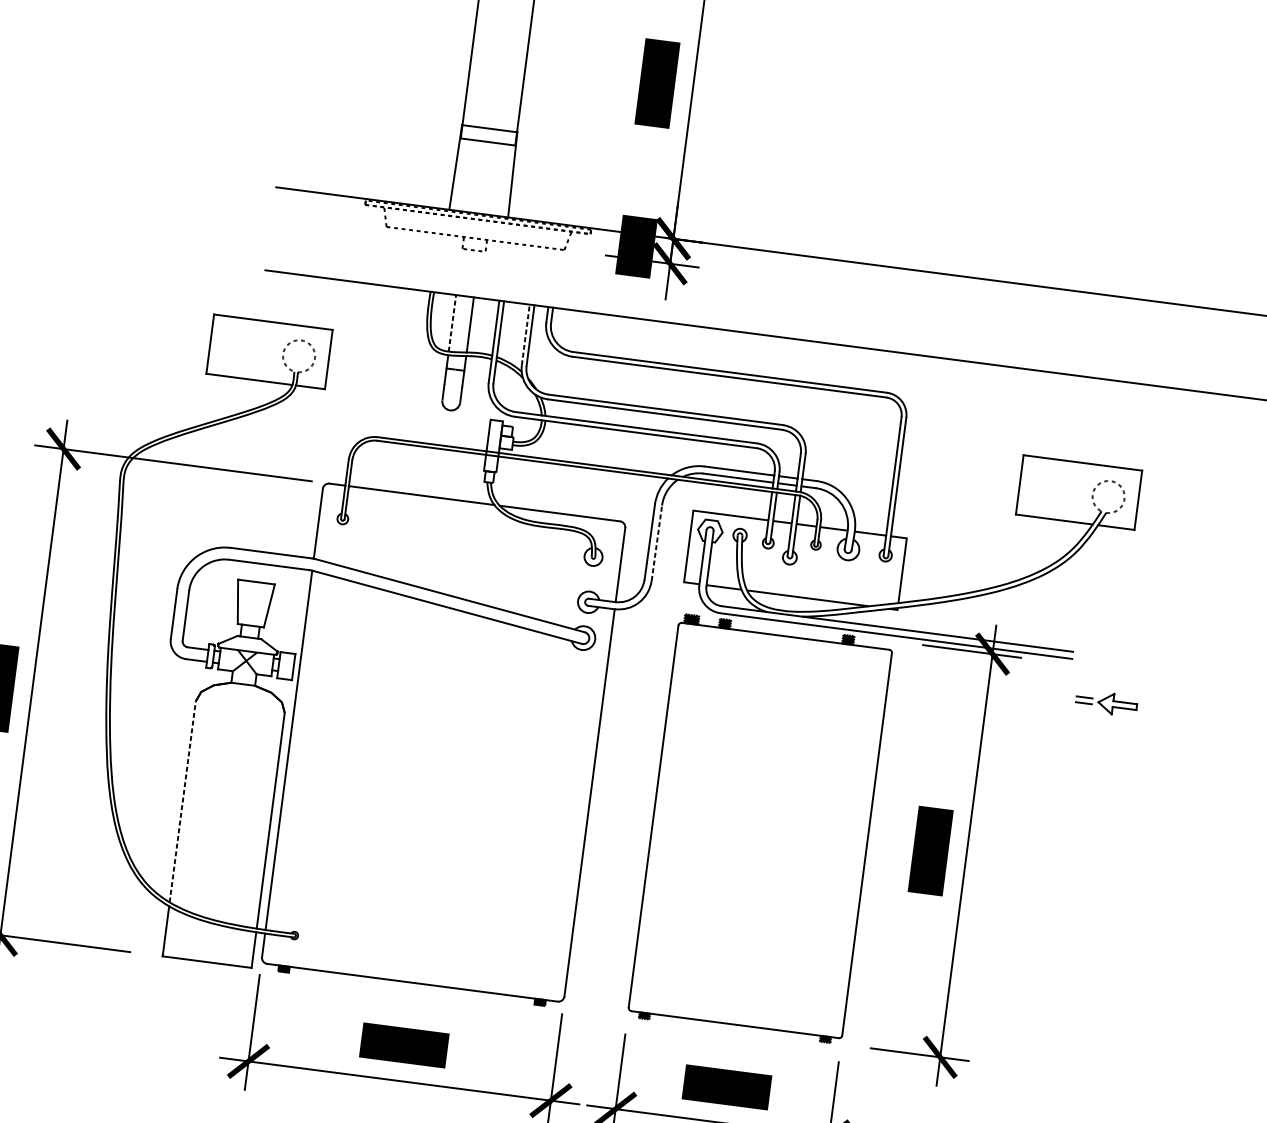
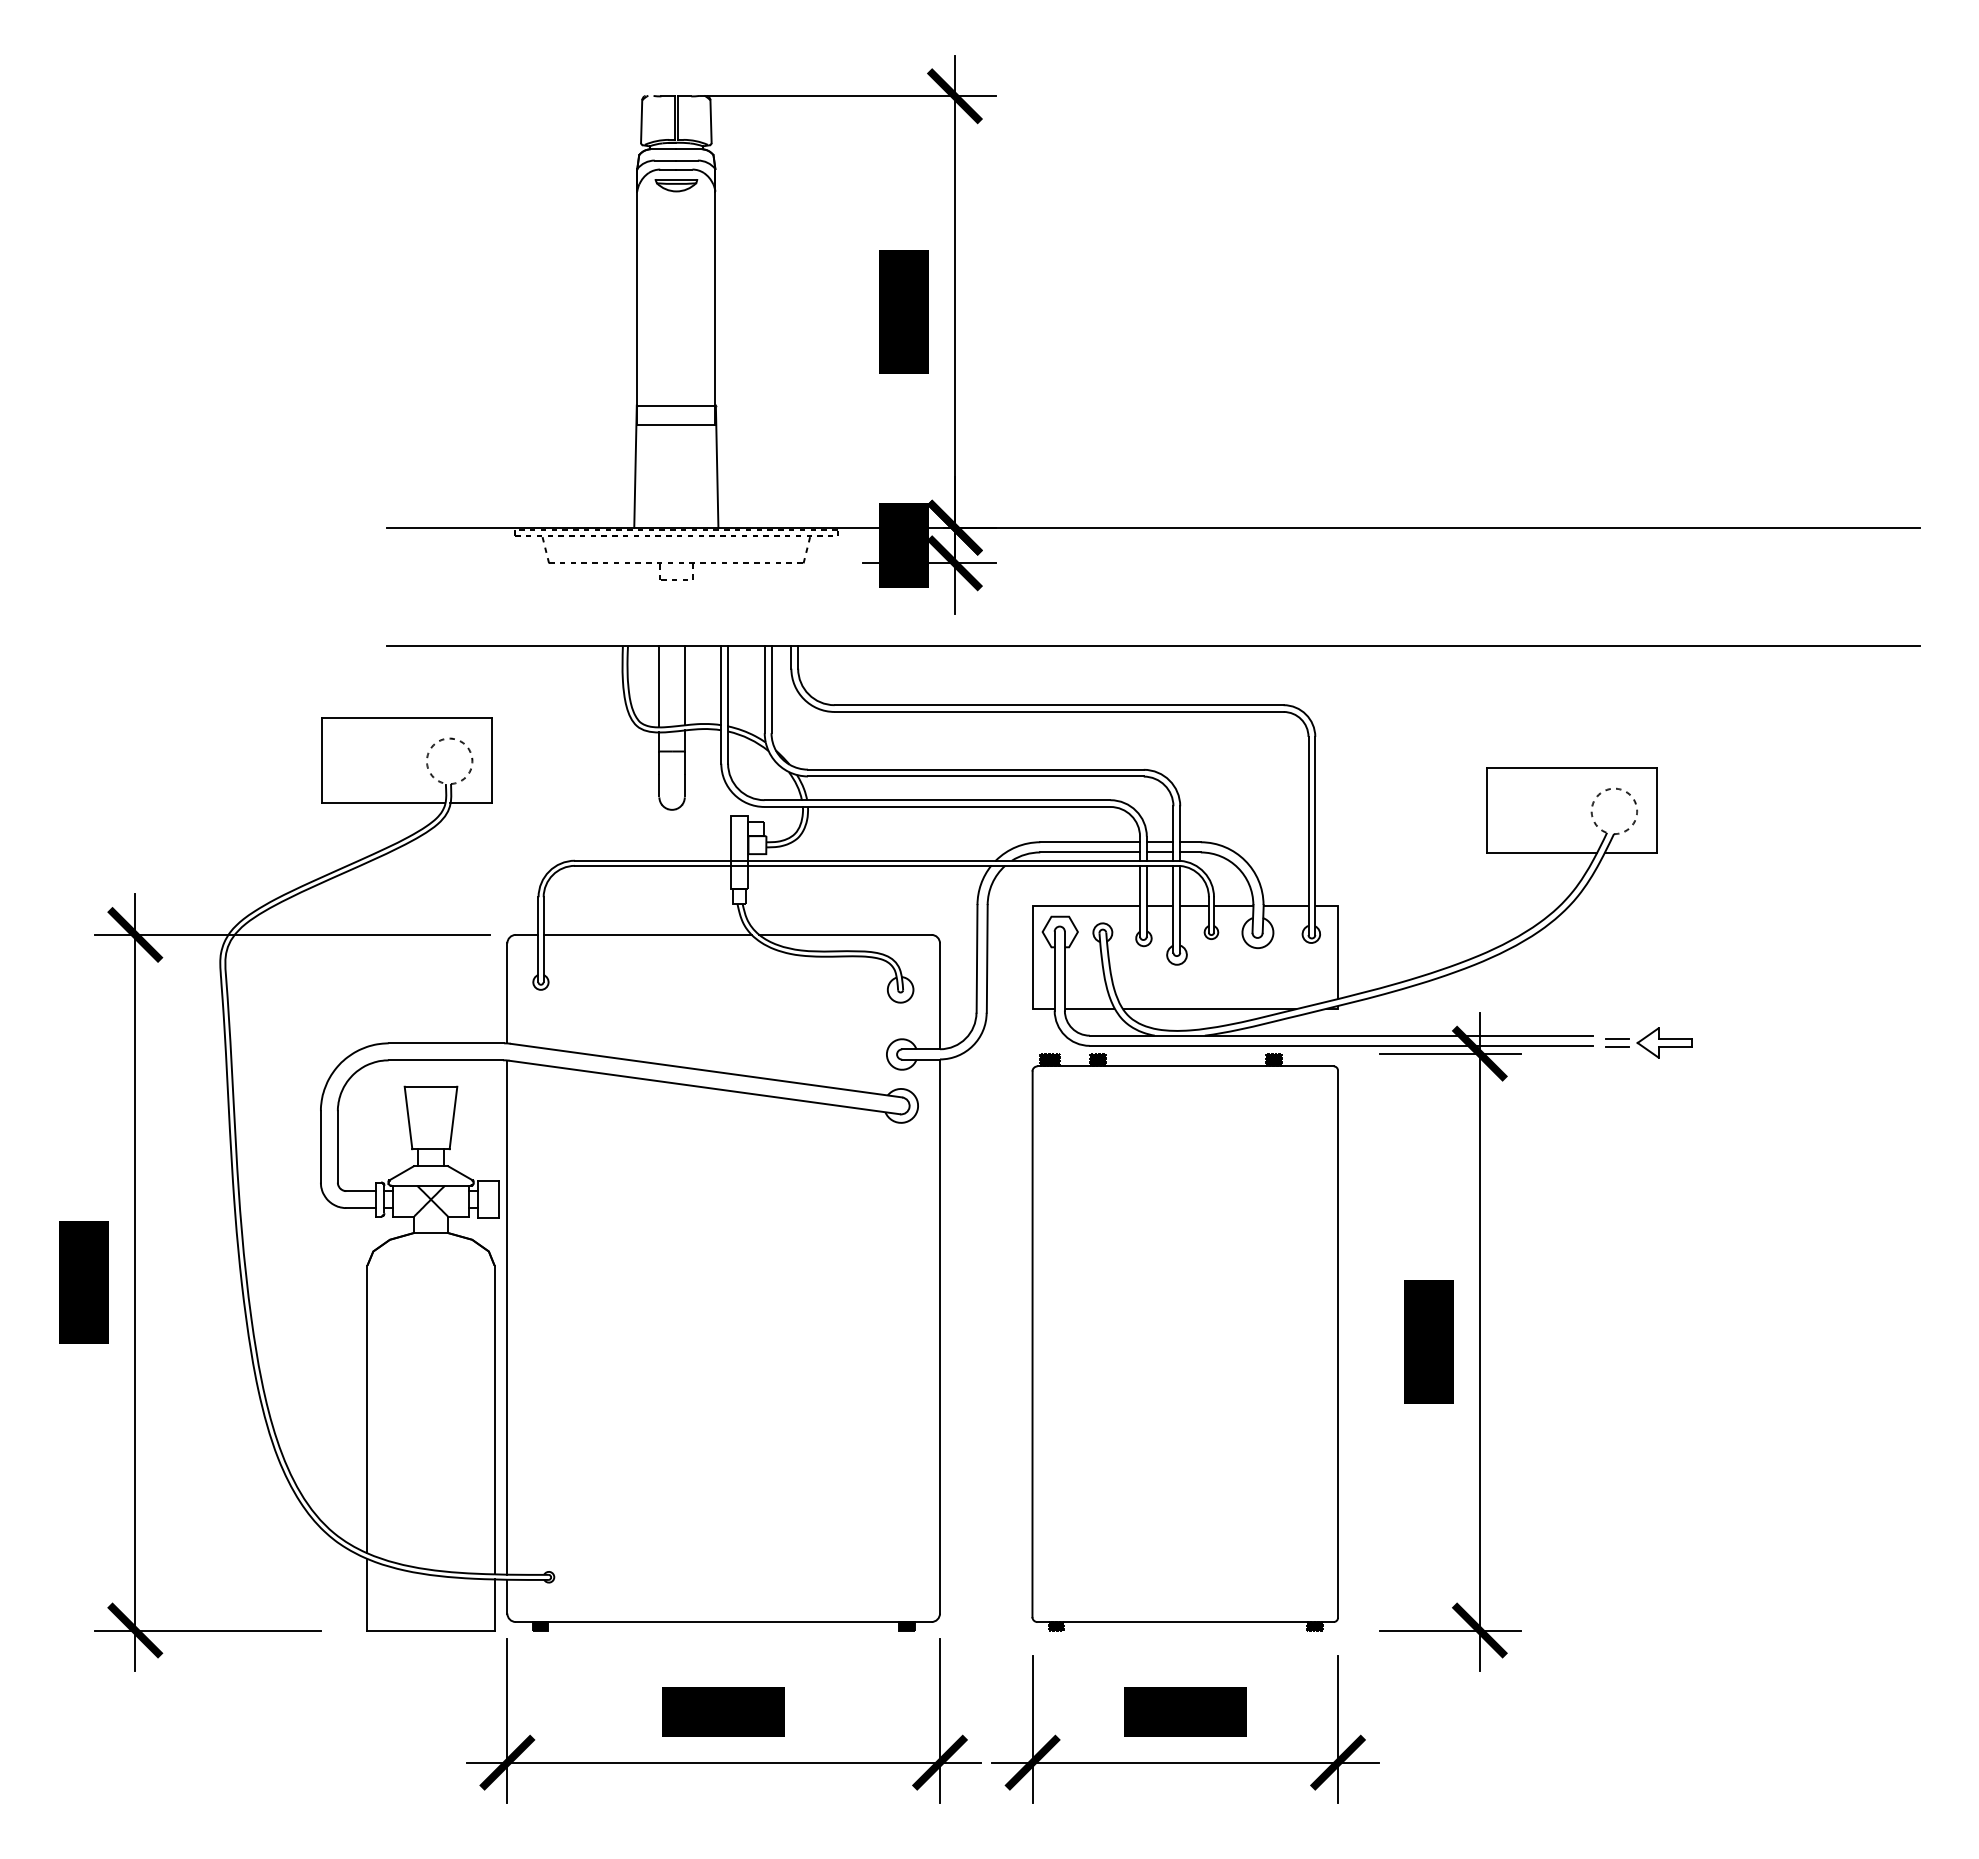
line: (452, 323) -> (659, 686), dashed -> solid
line: (525, 334) -> (764, 689), dashed -> solid
line: (657, 542) -> (987, 958), dashed -> solid
part: (1106, 702) -> (1648, 1042), moved
line: (182, 801) -> (367, 1409), dashed -> solid

